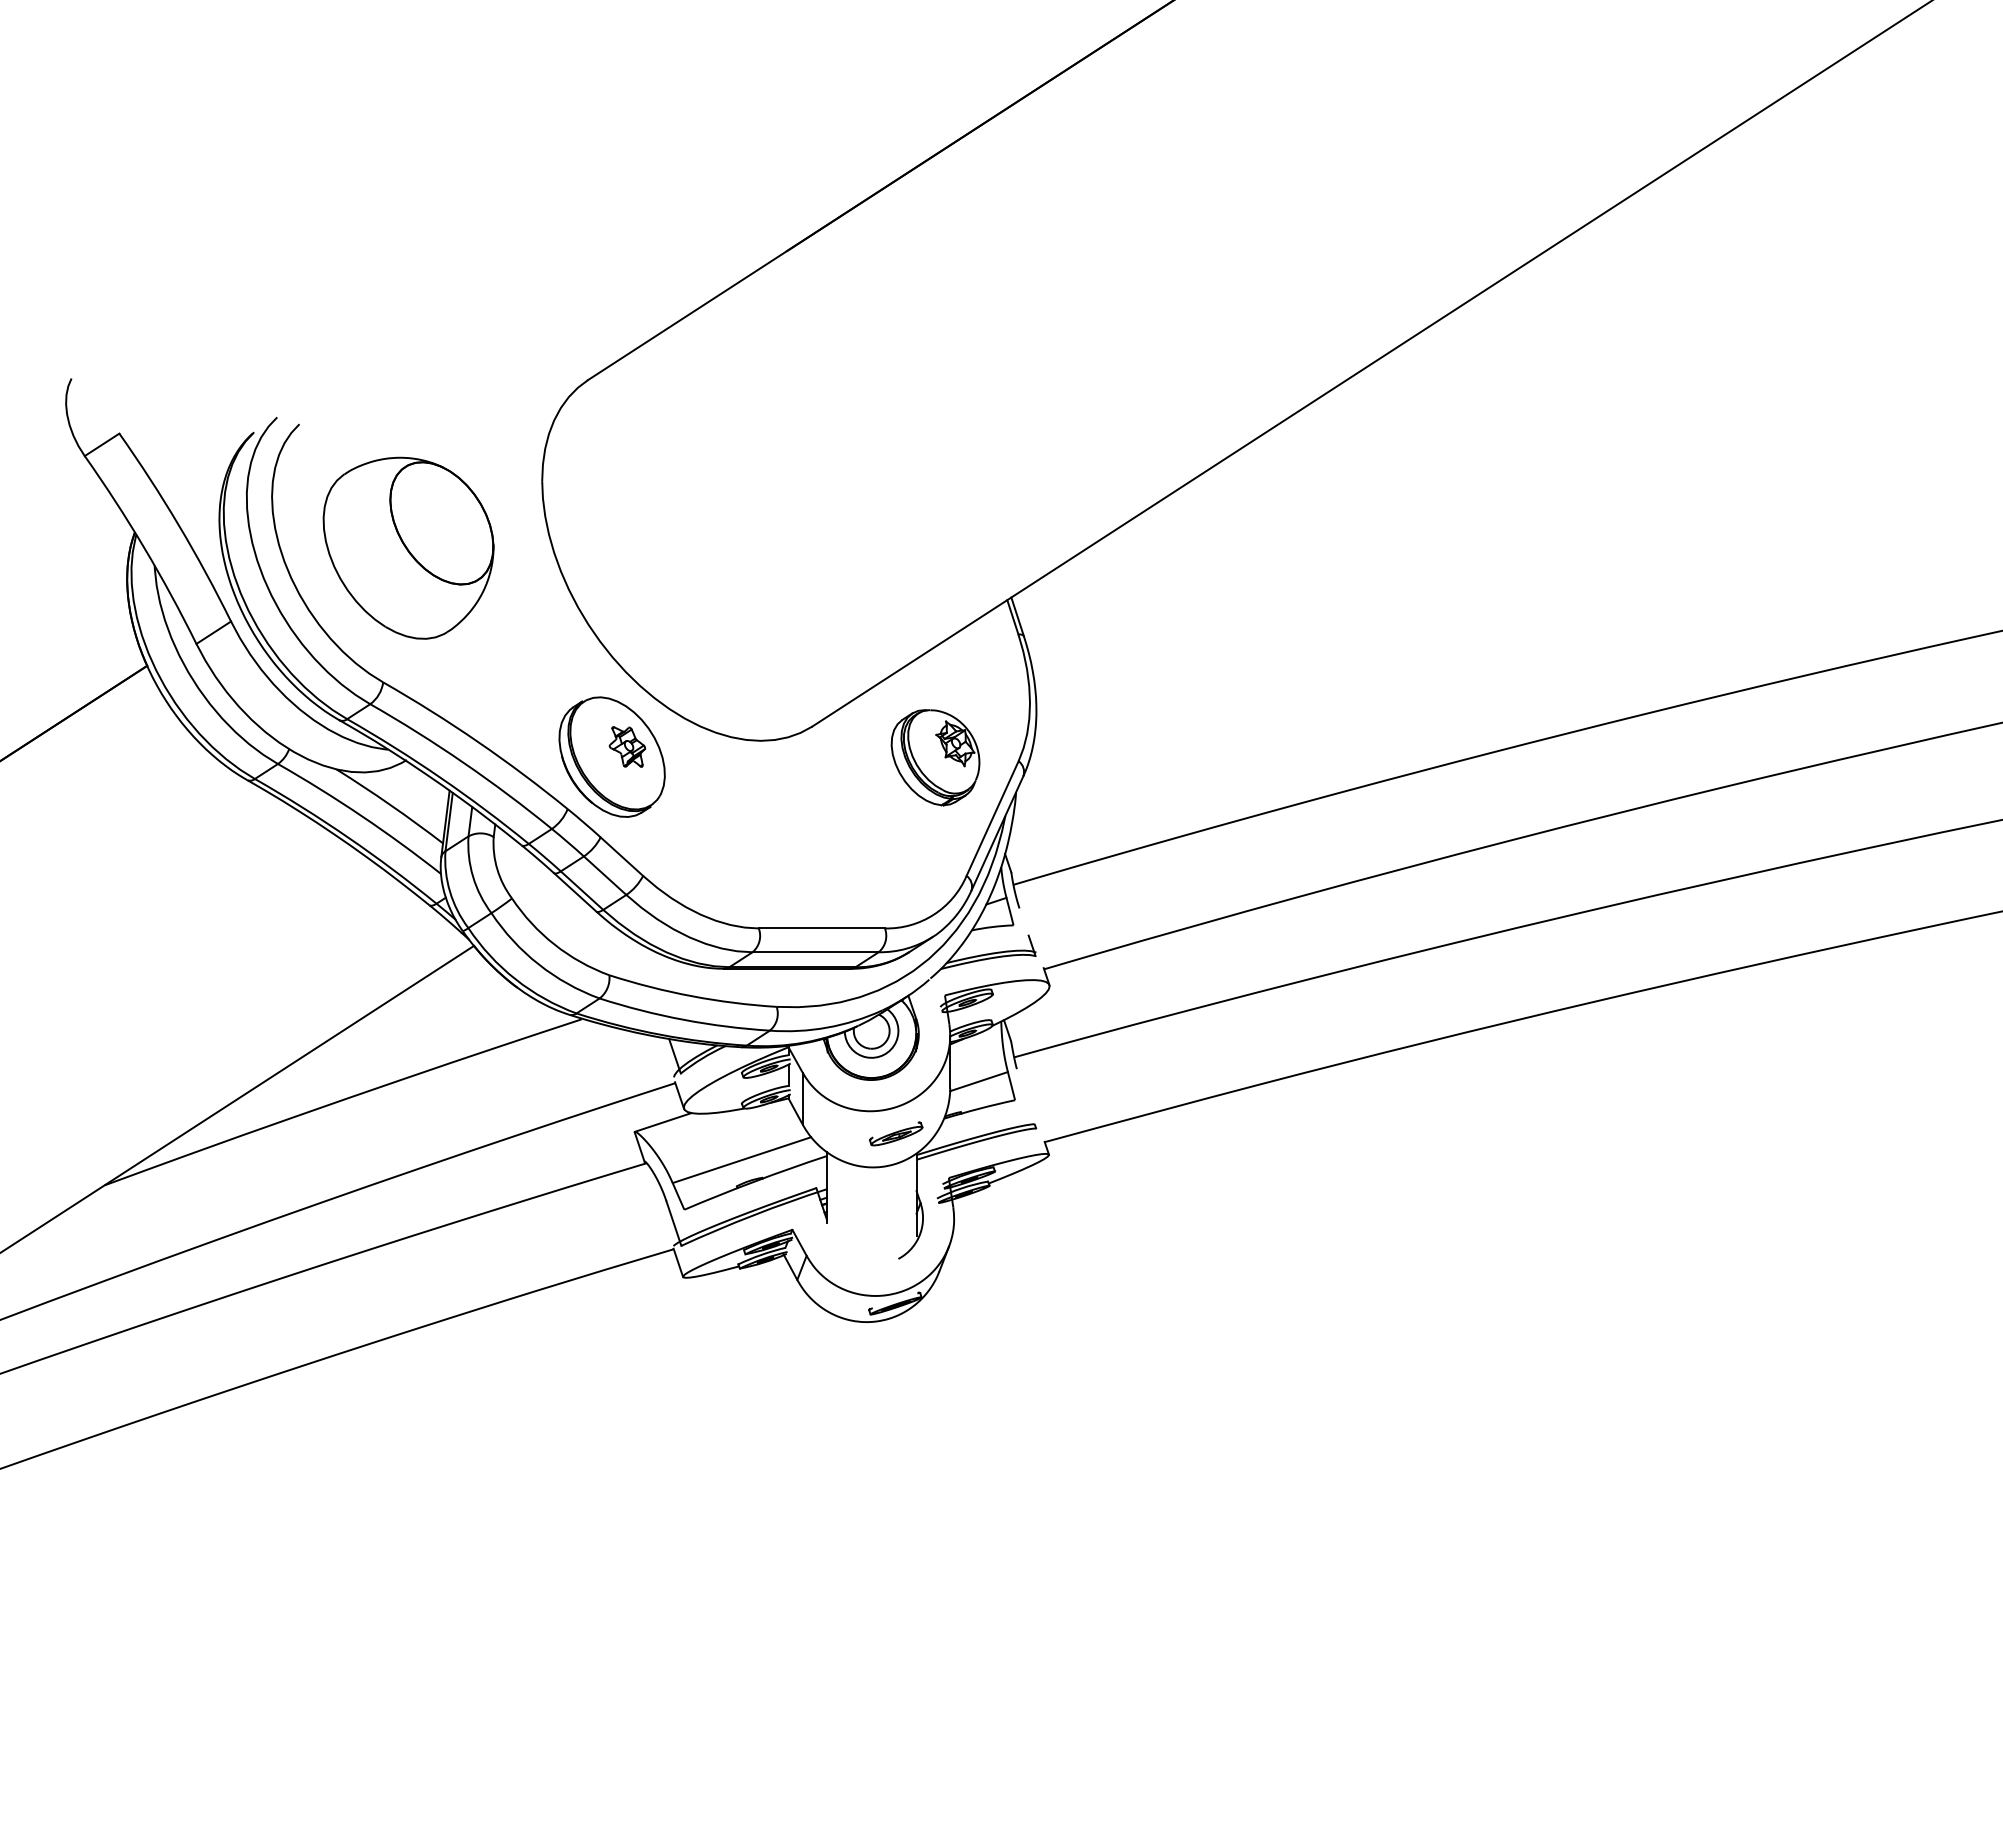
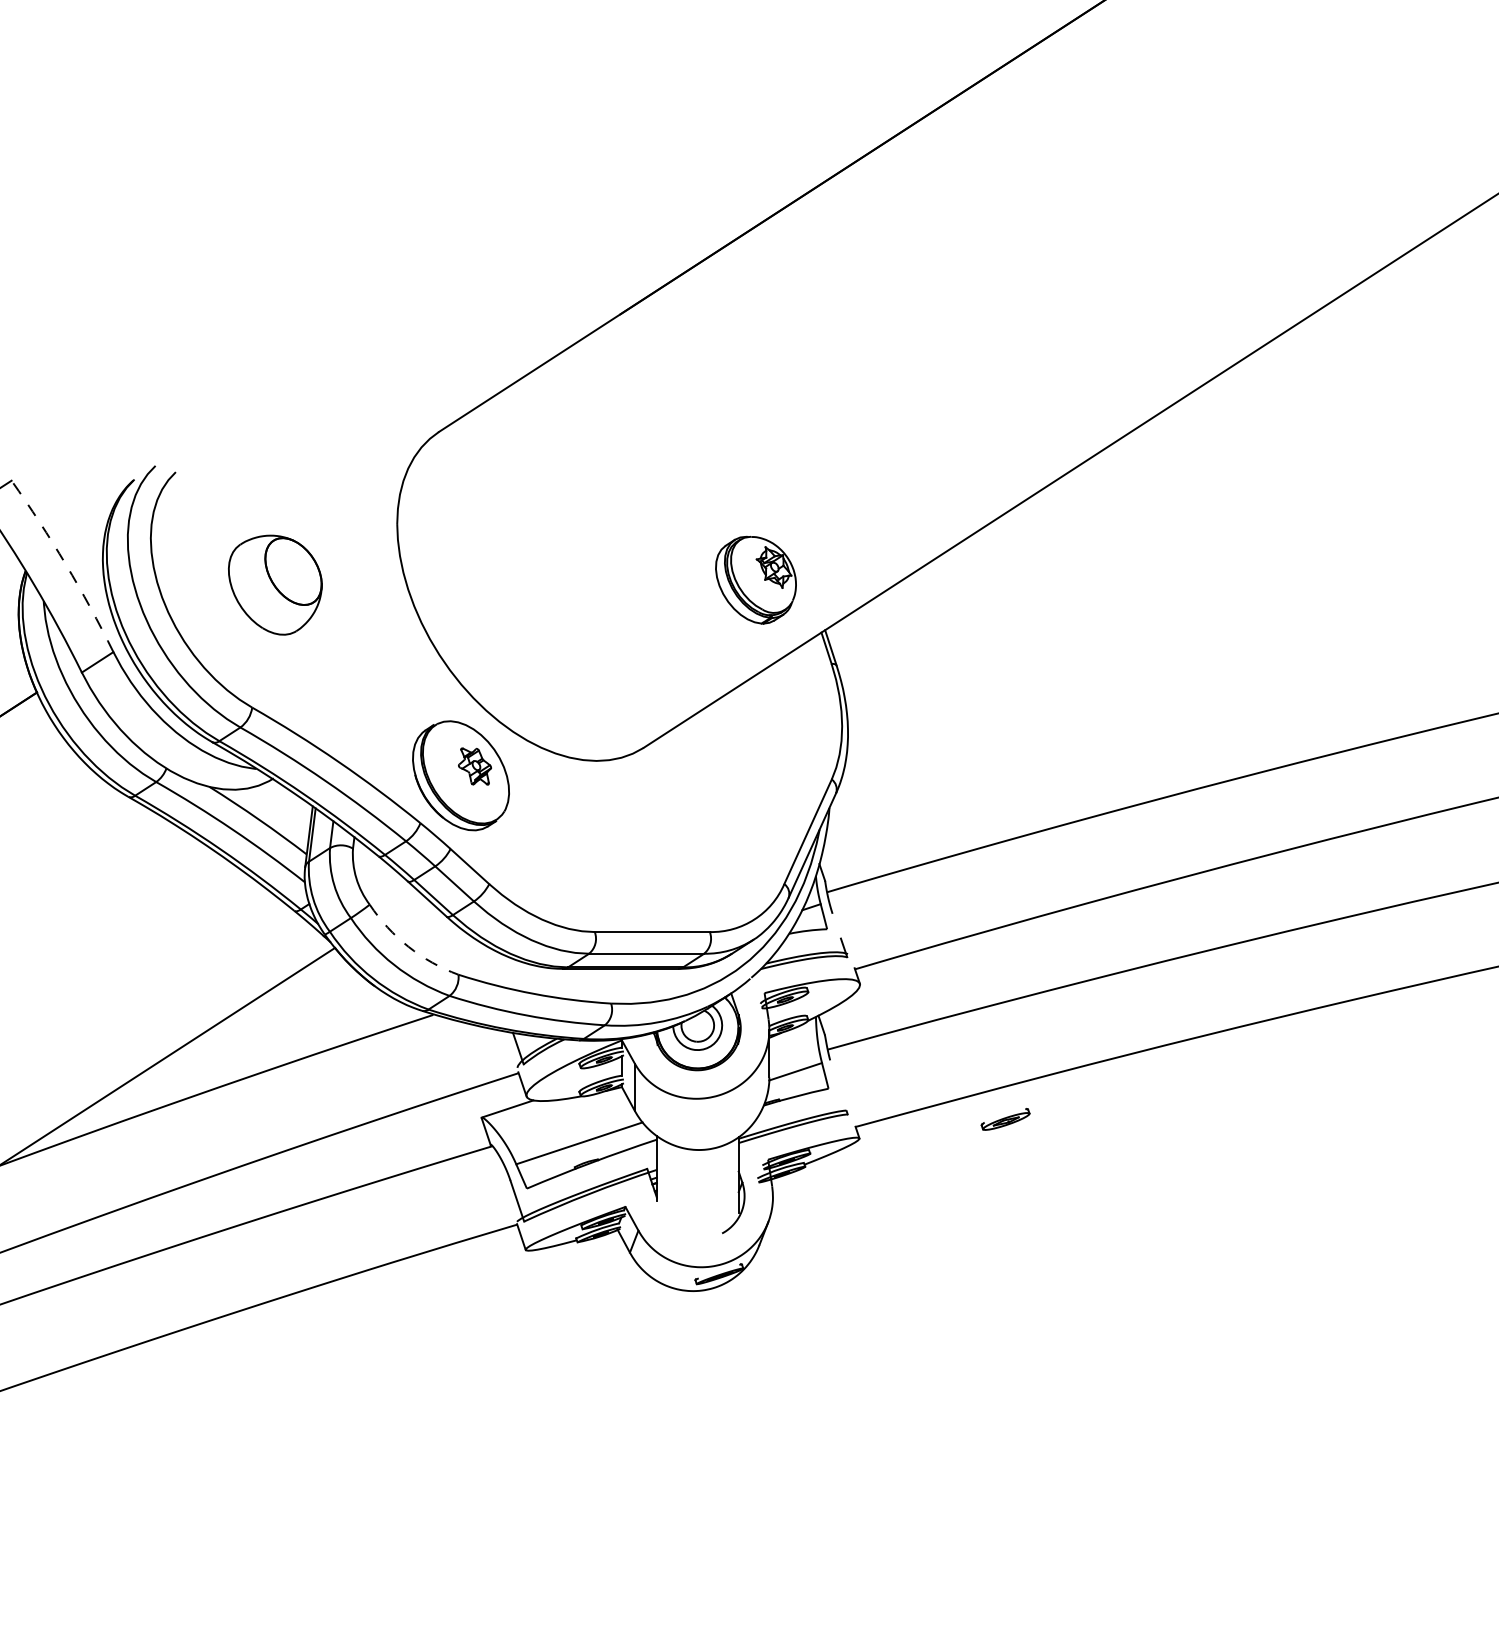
arc: (178, 525) -> (65, 564), solid -> dashed
part: (408, 547) -> (275, 584), size x0.6
part: (935, 757) -> (755, 580), moved
arc: (554, 944) -> (408, 946), solid -> dashed
part: (896, 1133) -> (1005, 1119), moved

